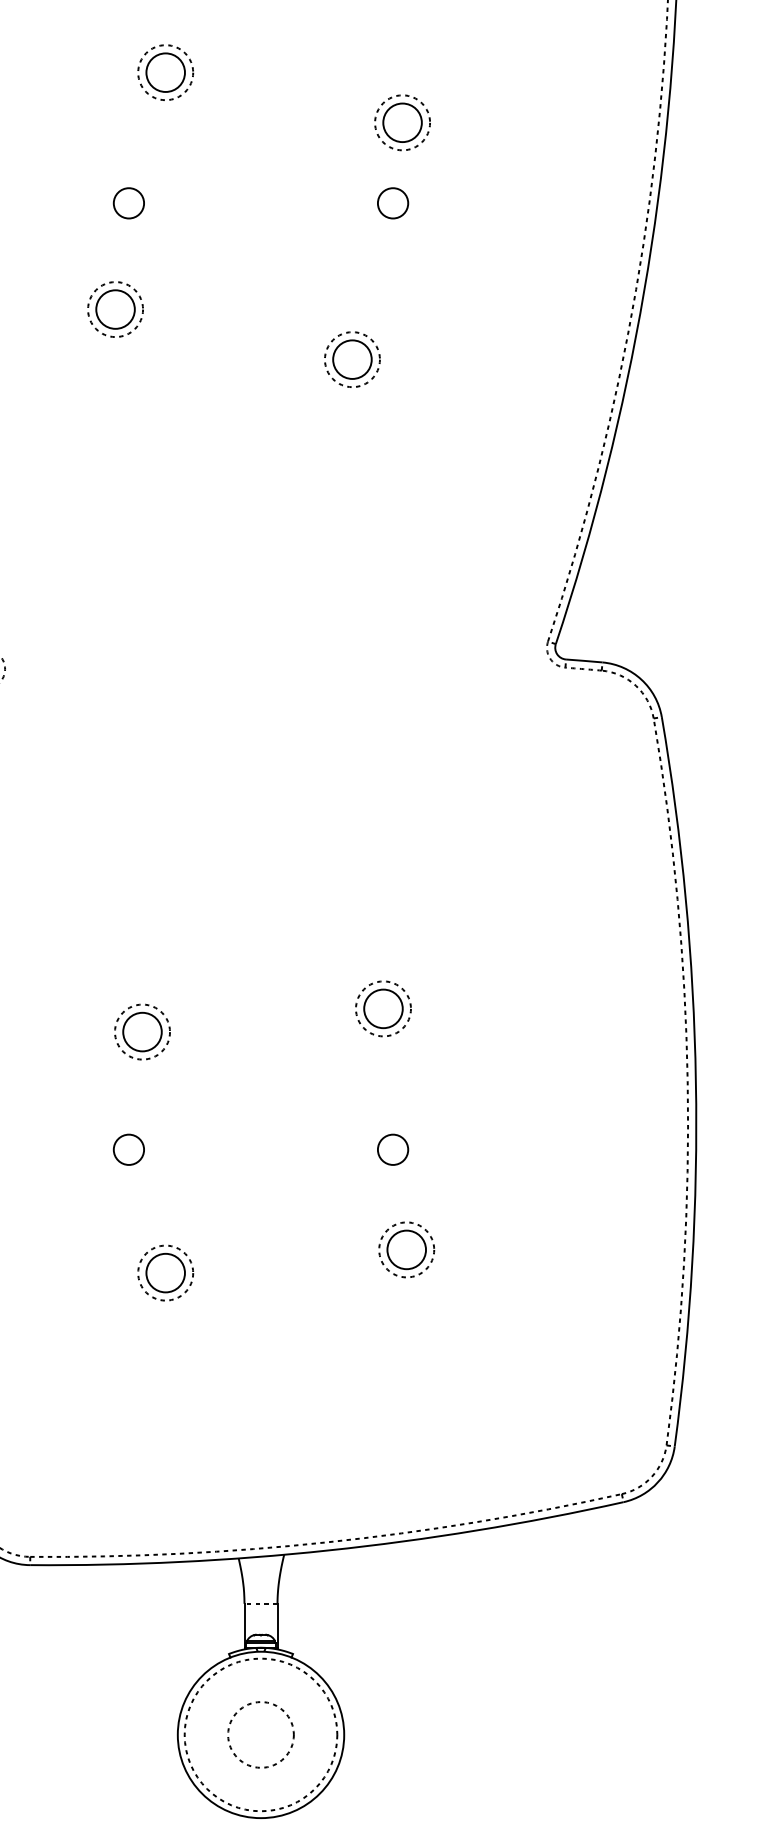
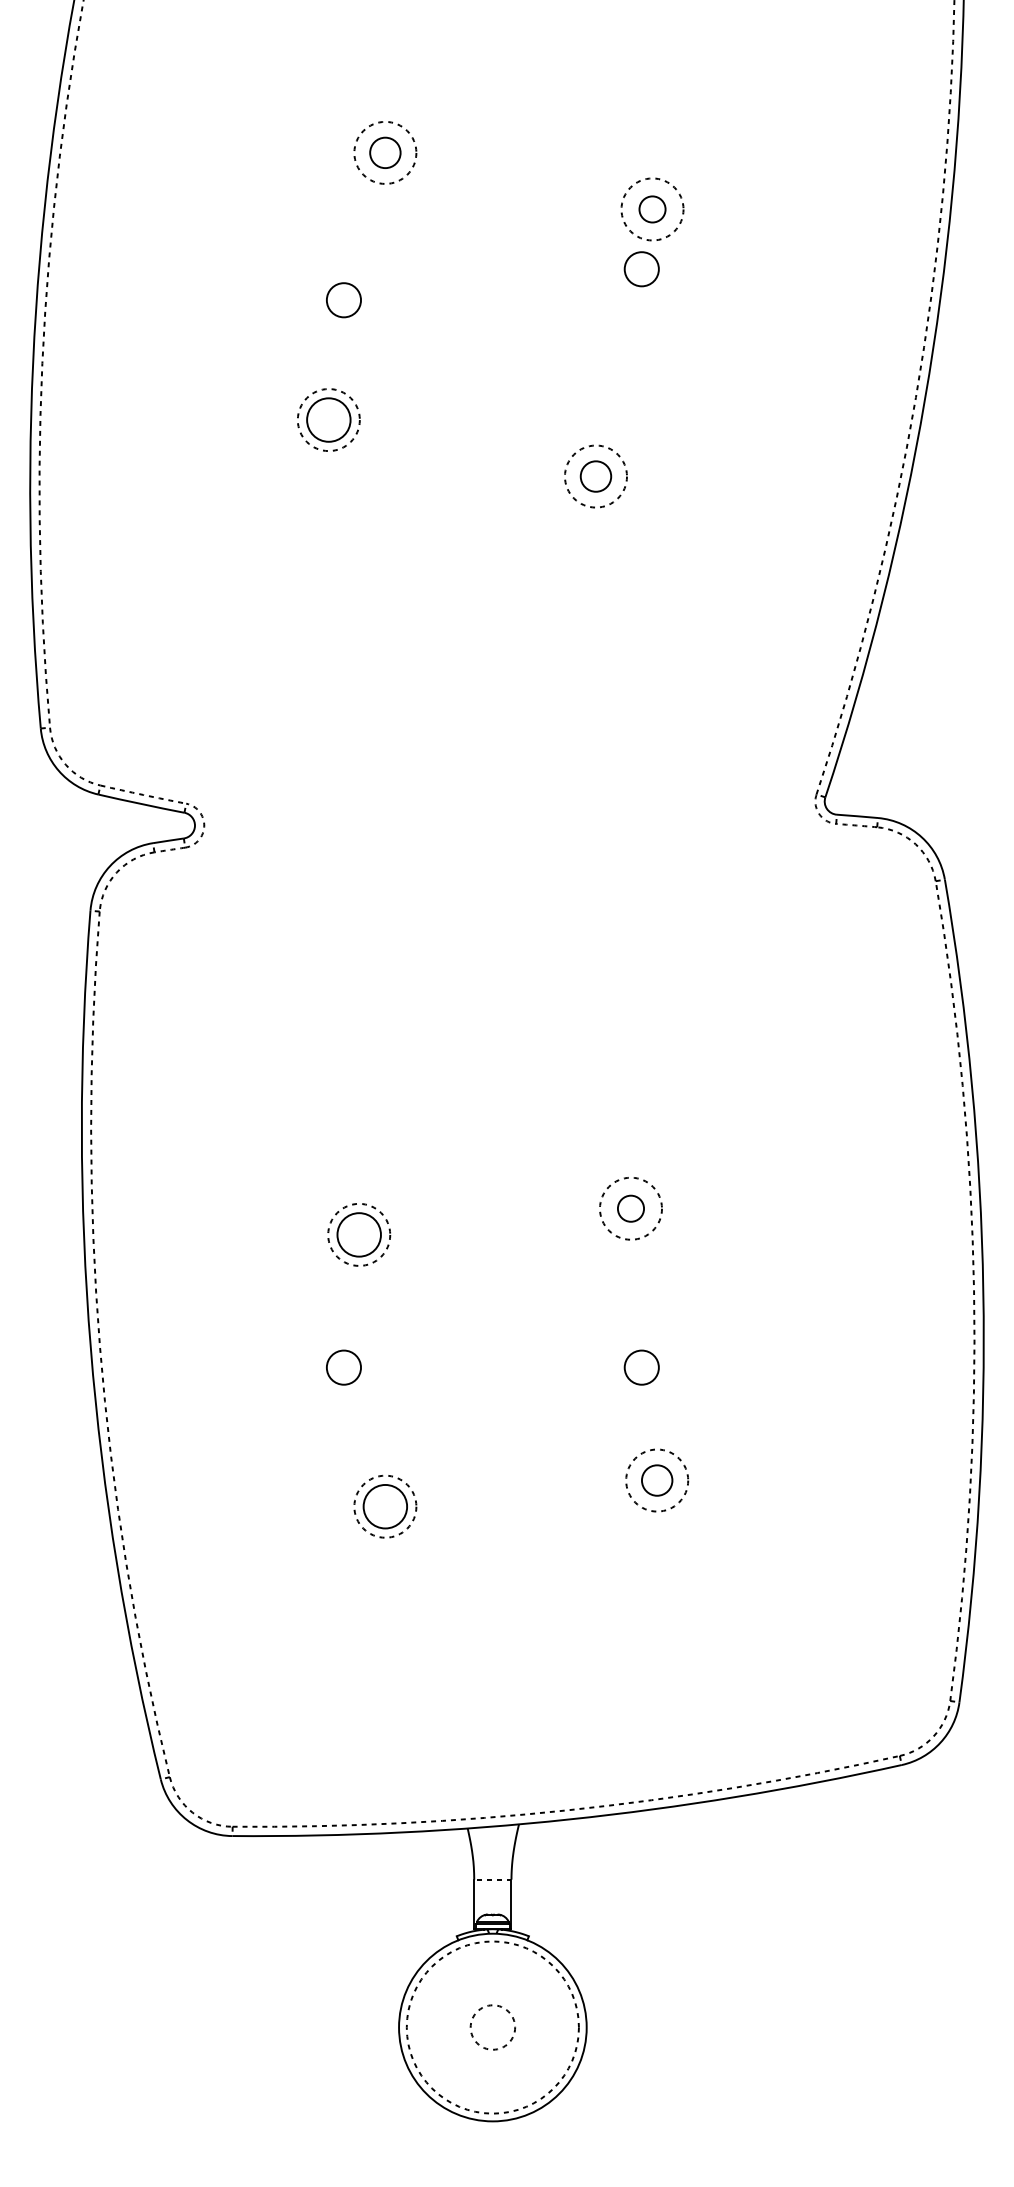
circle: (165, 72) -> (385, 152), size x0.7
circle: (402, 122) -> (652, 209), size x0.6
circle: (392, 203) -> (641, 269), moved
circle: (352, 359) -> (595, 476), size x0.7
circle: (383, 1008) -> (630, 1208), size x0.6
circle: (406, 1249) -> (656, 1480), size x0.7
circle: (260, 1734) -> (492, 2027), size x0.6

